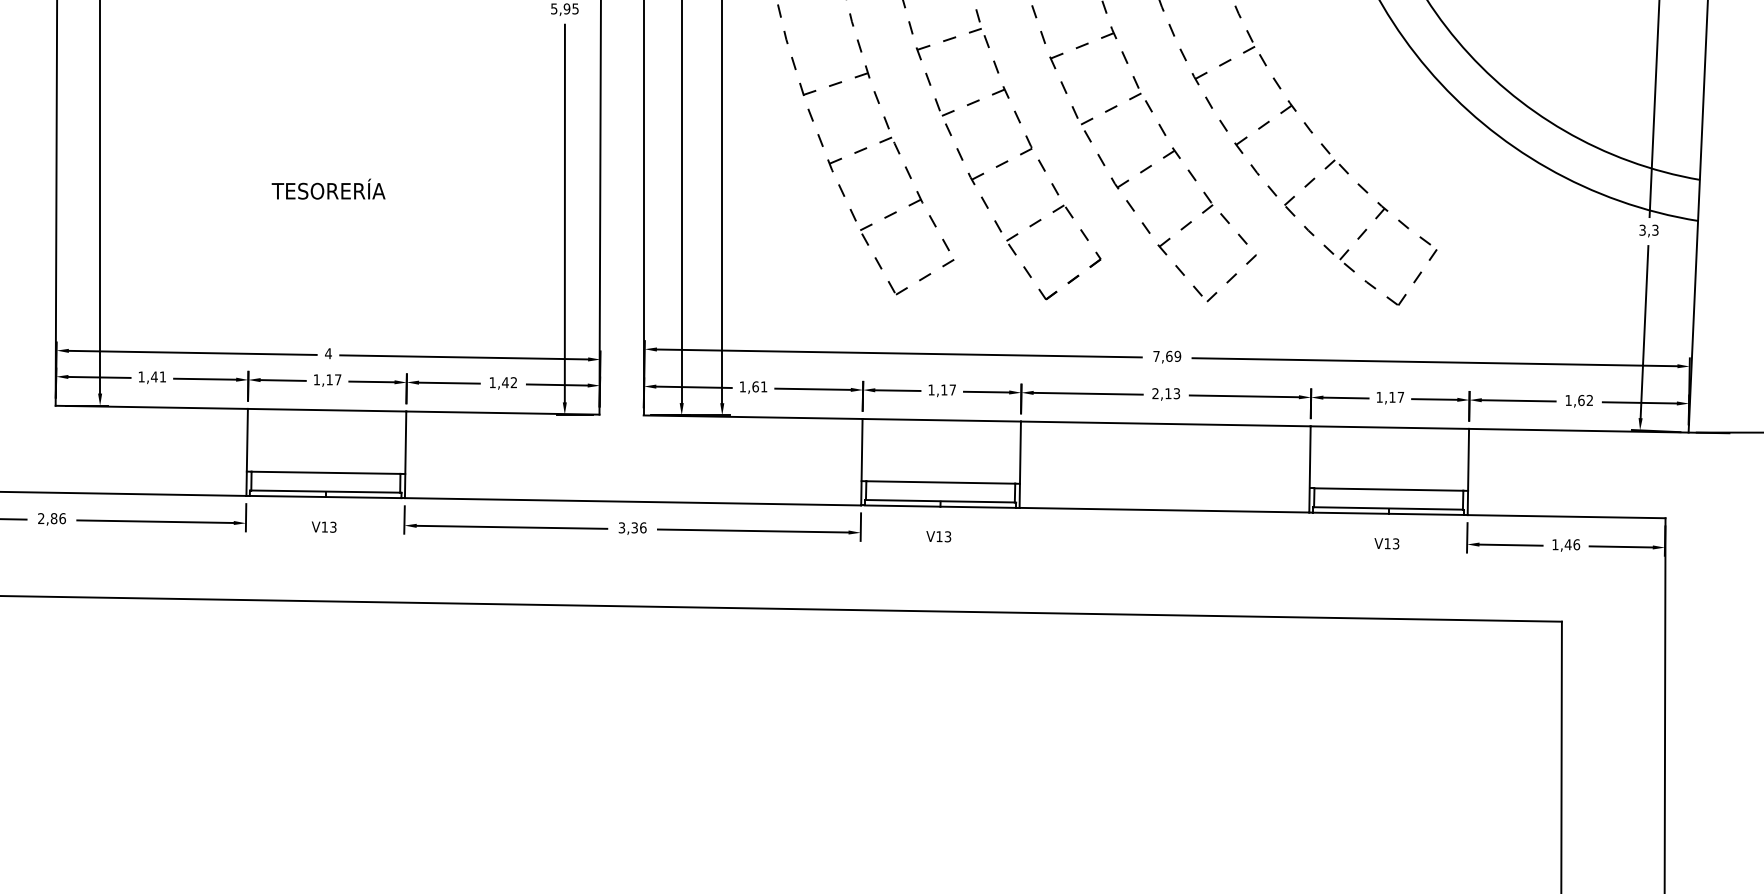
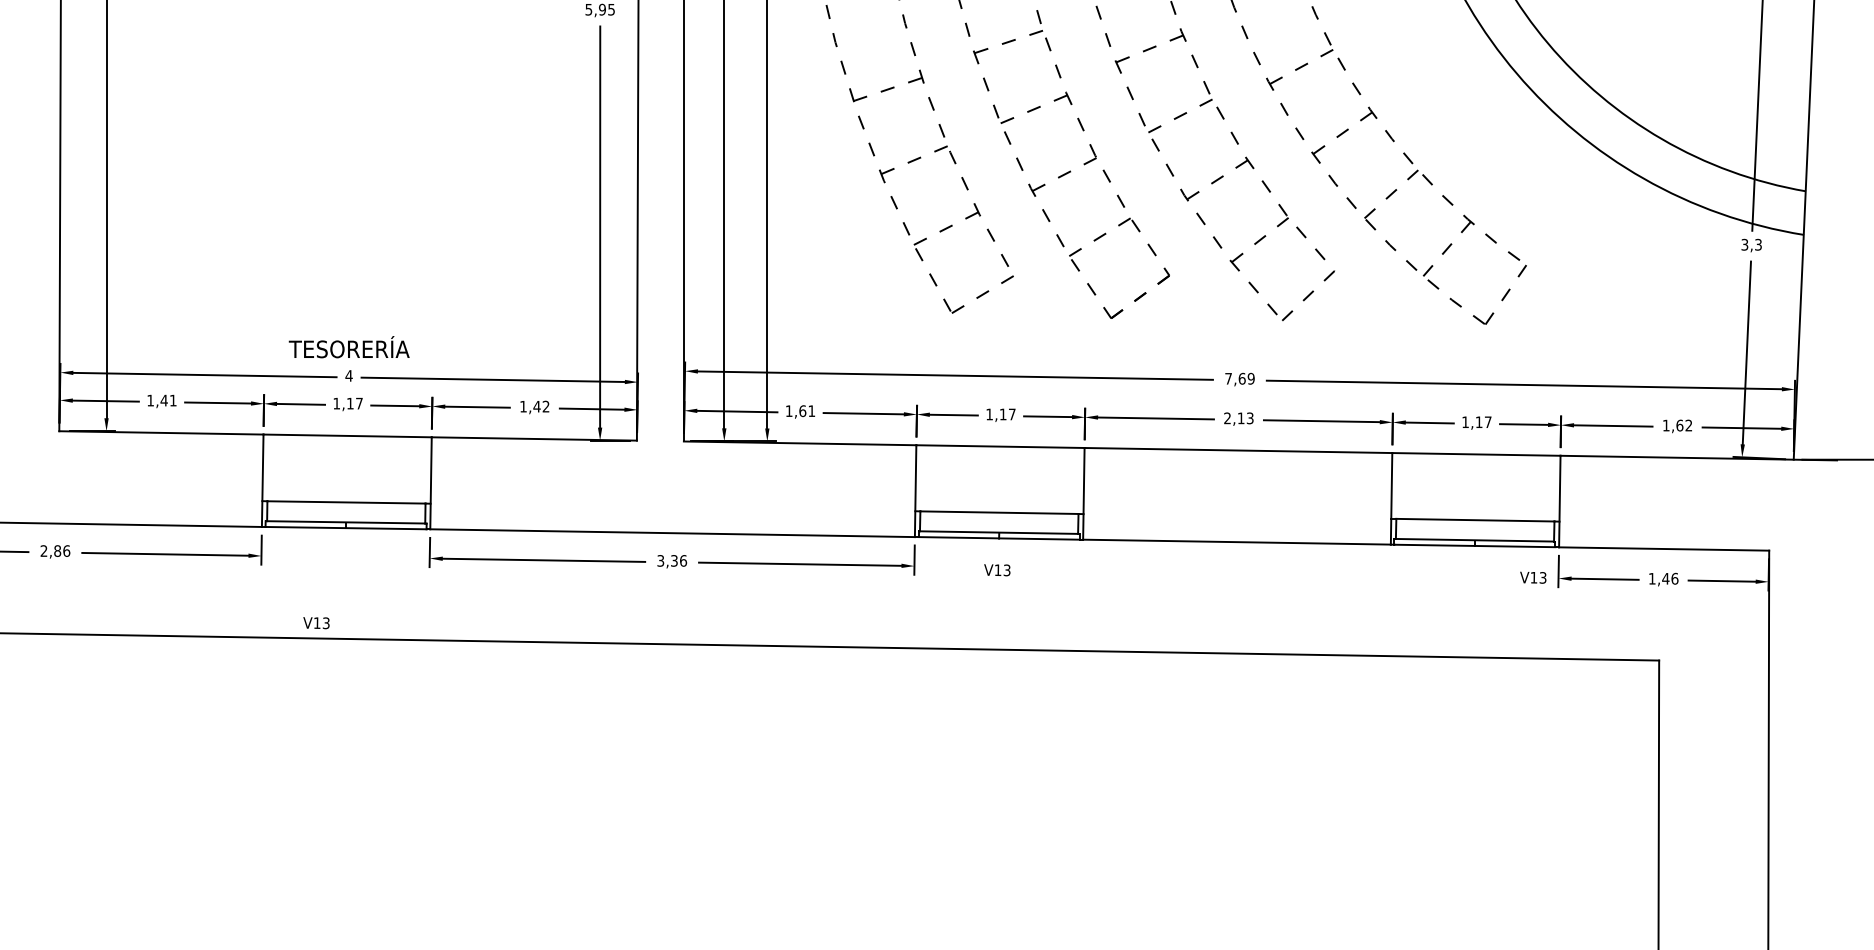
text: (327, 189) -> (348, 347), moved
text: (324, 527) -> (316, 623), moved
text: (1387, 543) -> (1533, 577), moved

